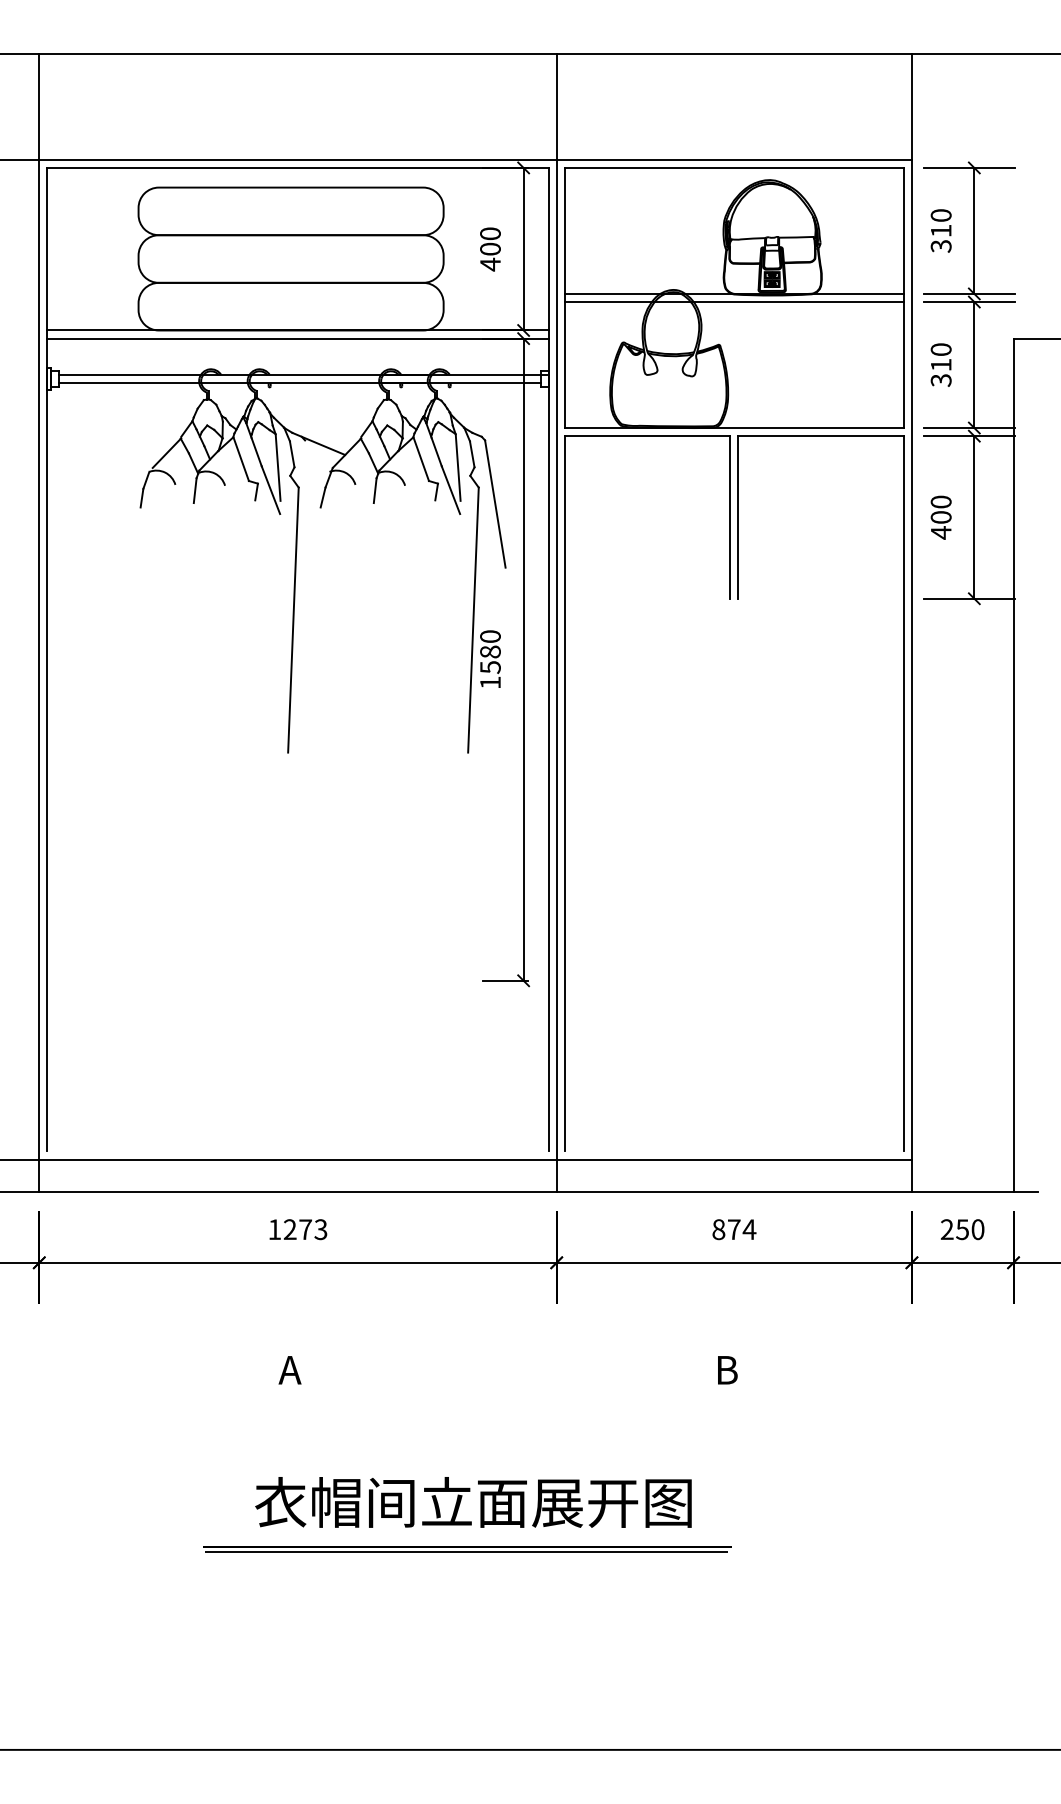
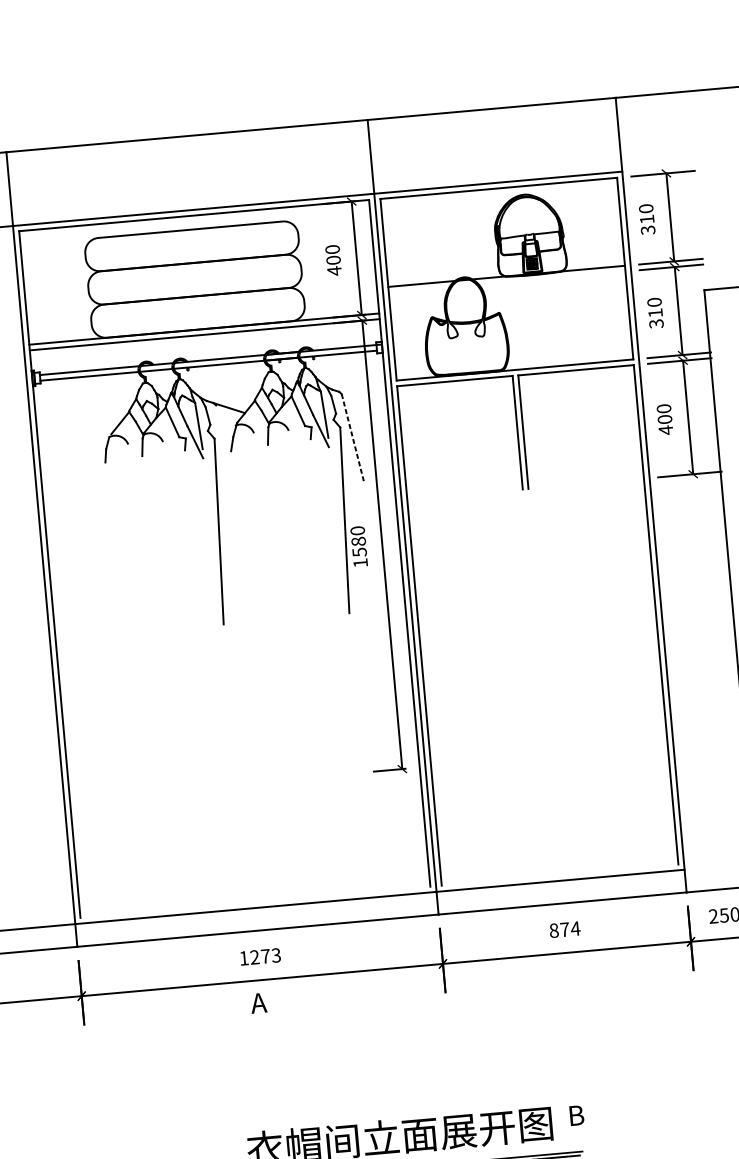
line: (733, 302) -> (506, 282), removed
line: (495, 504) -> (353, 438), solid -> dashed
text: (289, 1370) -> (258, 1003), moved
text: (727, 1370) -> (576, 1115), moved

